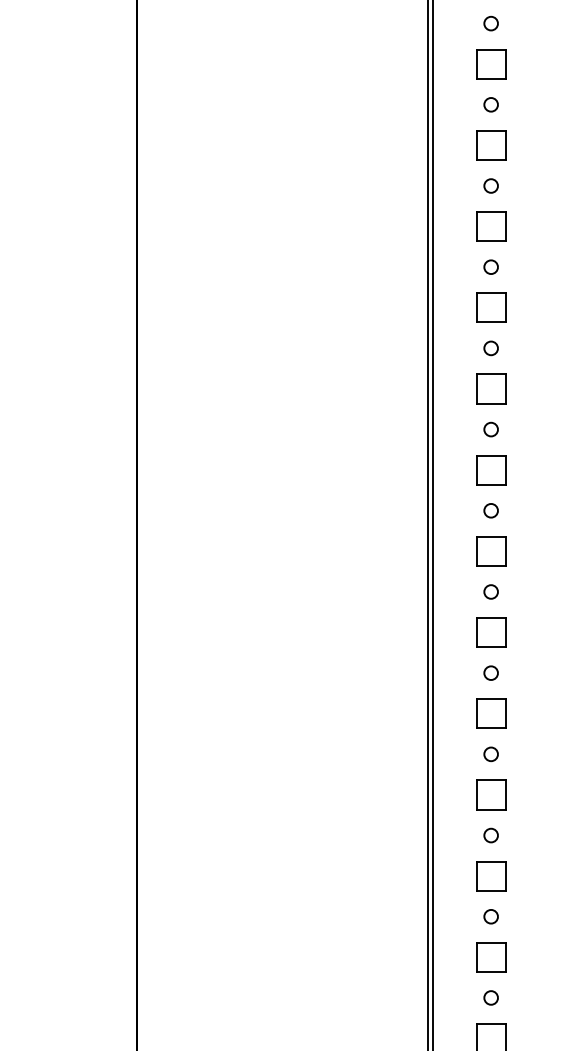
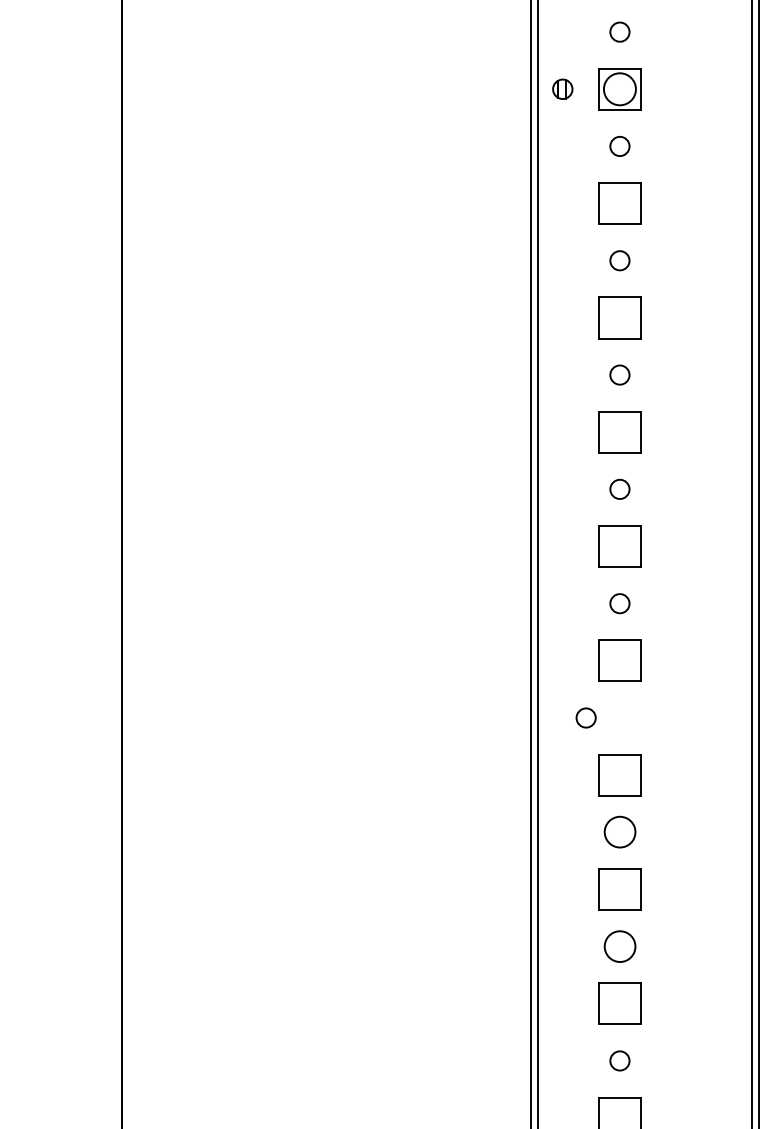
circle: (490, 429) -> (585, 717), moved
circle: (490, 510) -> (619, 831), size x1.6
circle: (490, 591) -> (619, 945), size x1.6

